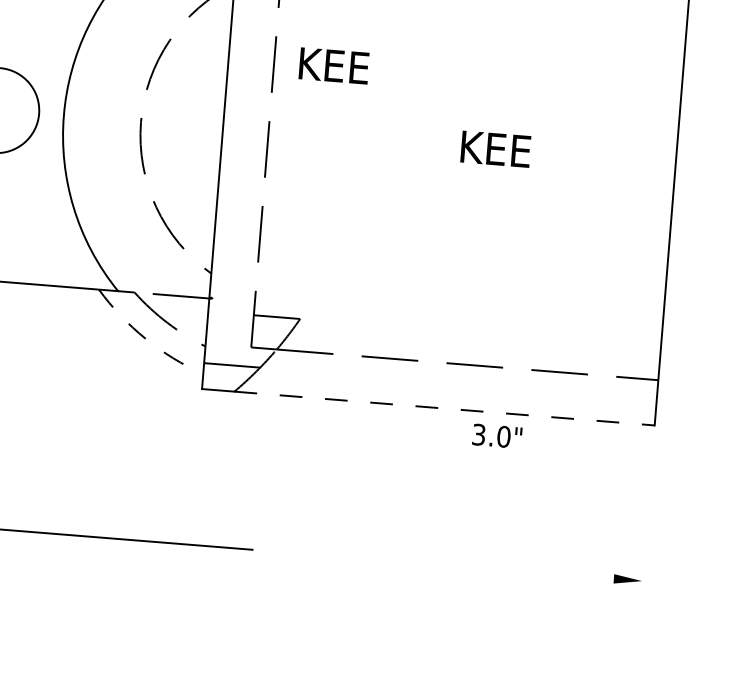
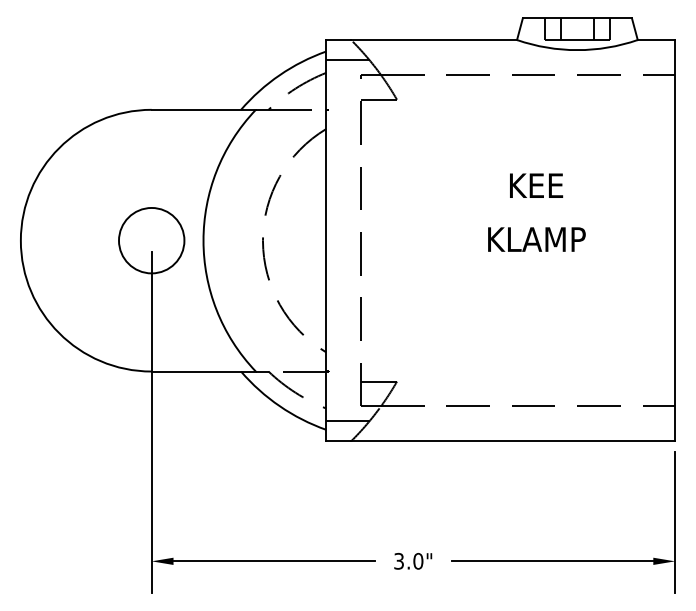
text: (334, 65) -> (536, 185), moved
text: (495, 149) -> (536, 239), KEE -> KLAMP
arc: (145, 338) -> (279, 406), dashed -> solid
line: (445, 408) -> (513, 441), dashed -> solid
text: (497, 436) -> (413, 561), moved
line: (646, 530) -> (675, 522), added
line: (483, 568) -> (552, 561), added

